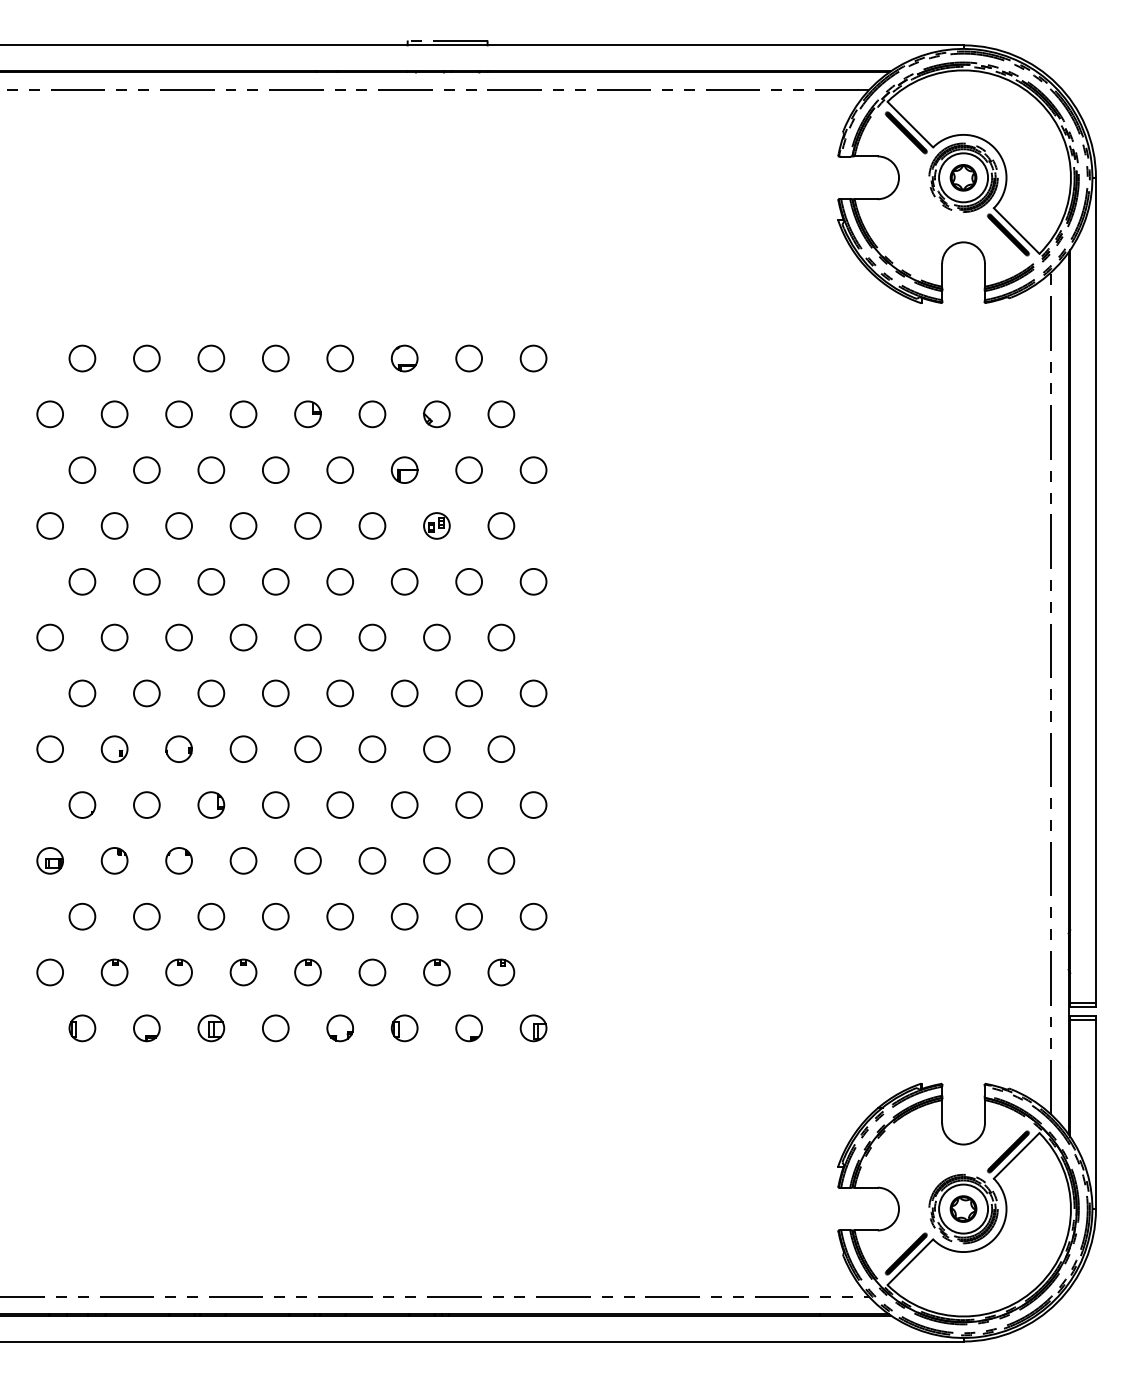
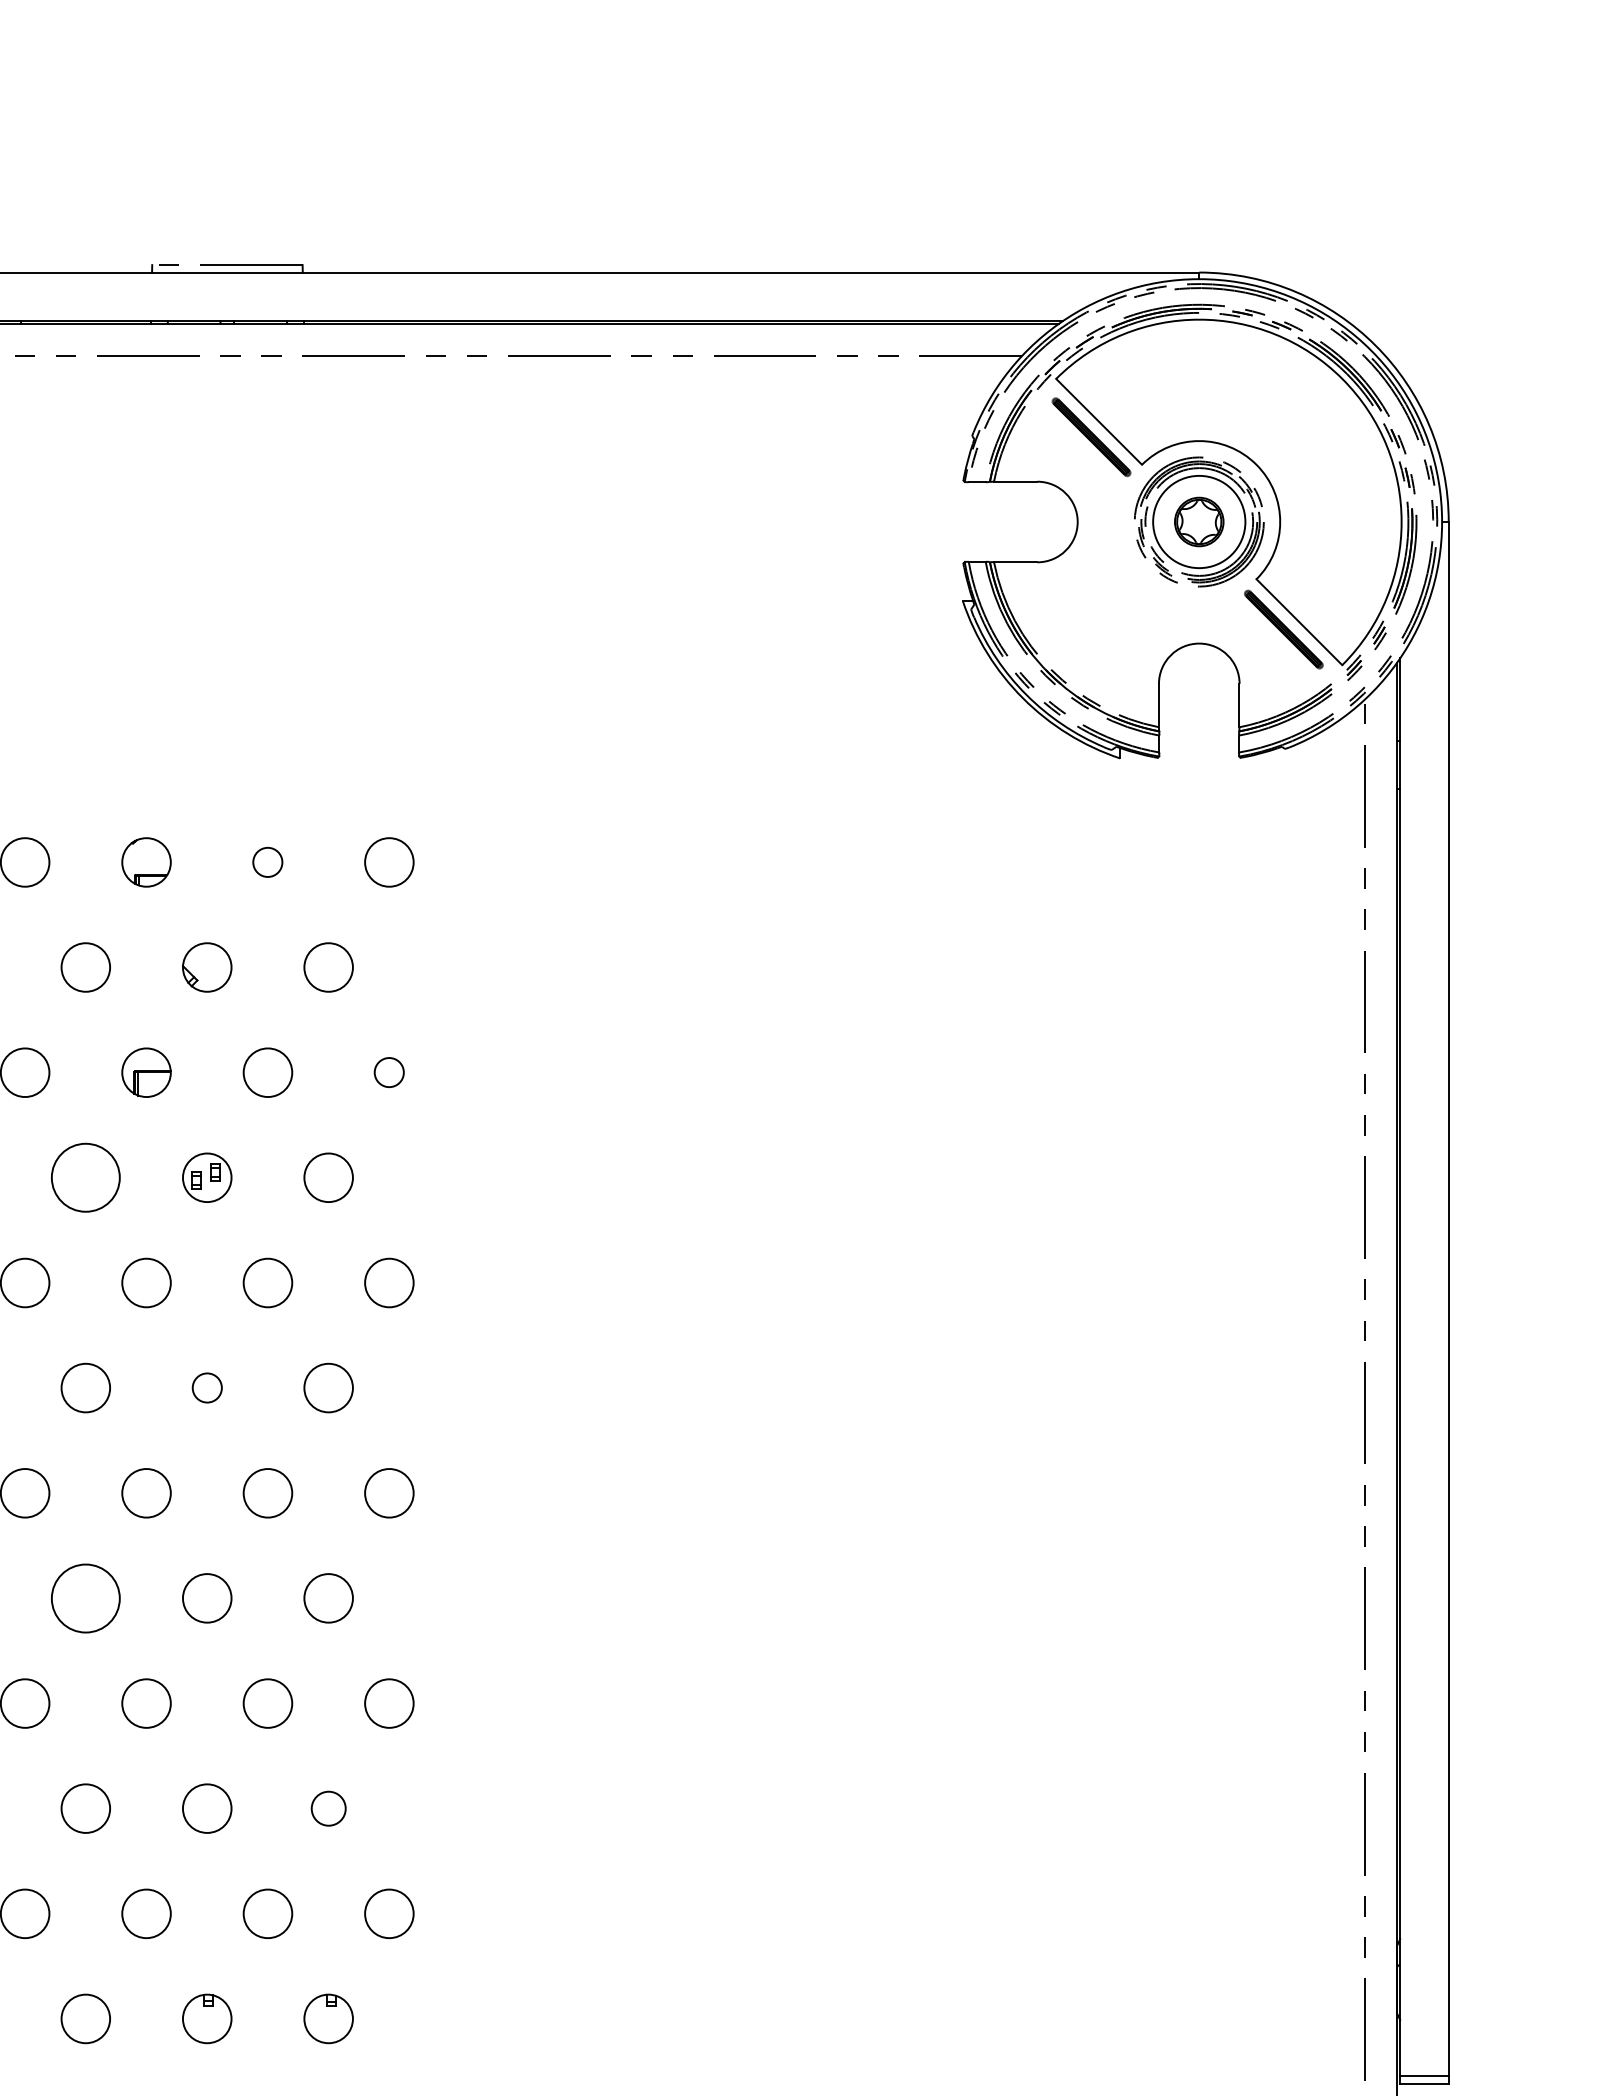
circle: (468, 358) -> (266, 862), size x0.6
circle: (533, 469) -> (389, 1071), size x0.6
circle: (372, 525) -> (85, 1176), size x1.4
circle: (436, 637) -> (206, 1387), size x0.6
circle: (372, 748) -> (85, 1596), size x1.4
circle: (501, 860) -> (328, 1807), size x0.7

